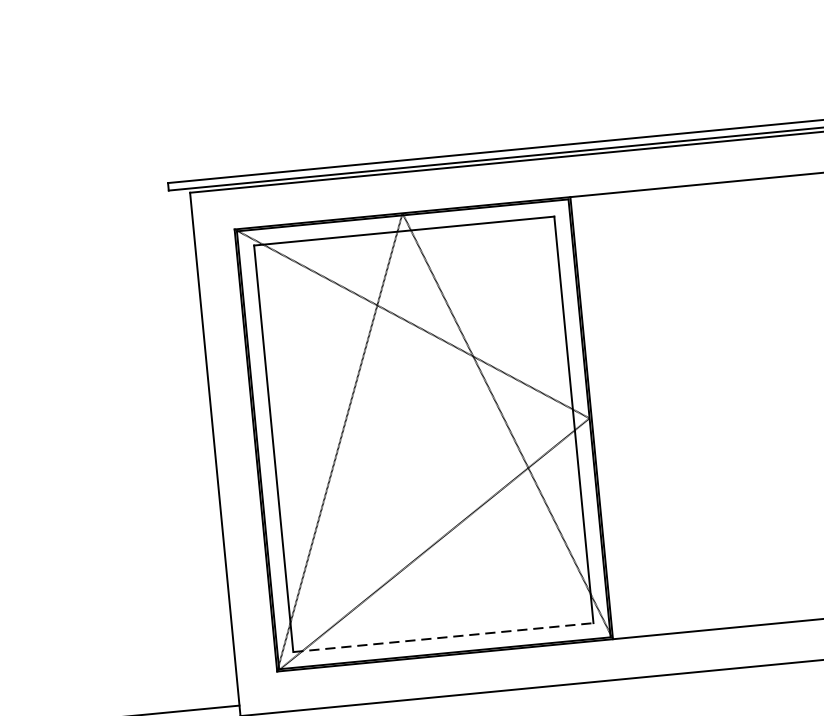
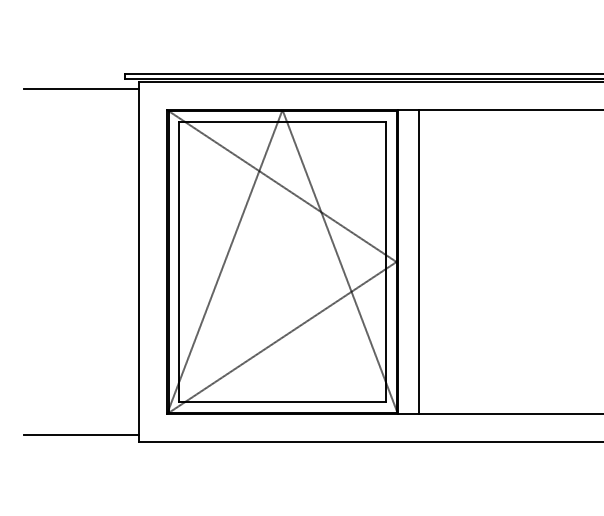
line: (107, 211) -> (81, 89), added
line: (623, 415) -> (419, 262), added
line: (444, 637) -> (283, 401), dashed -> solid

